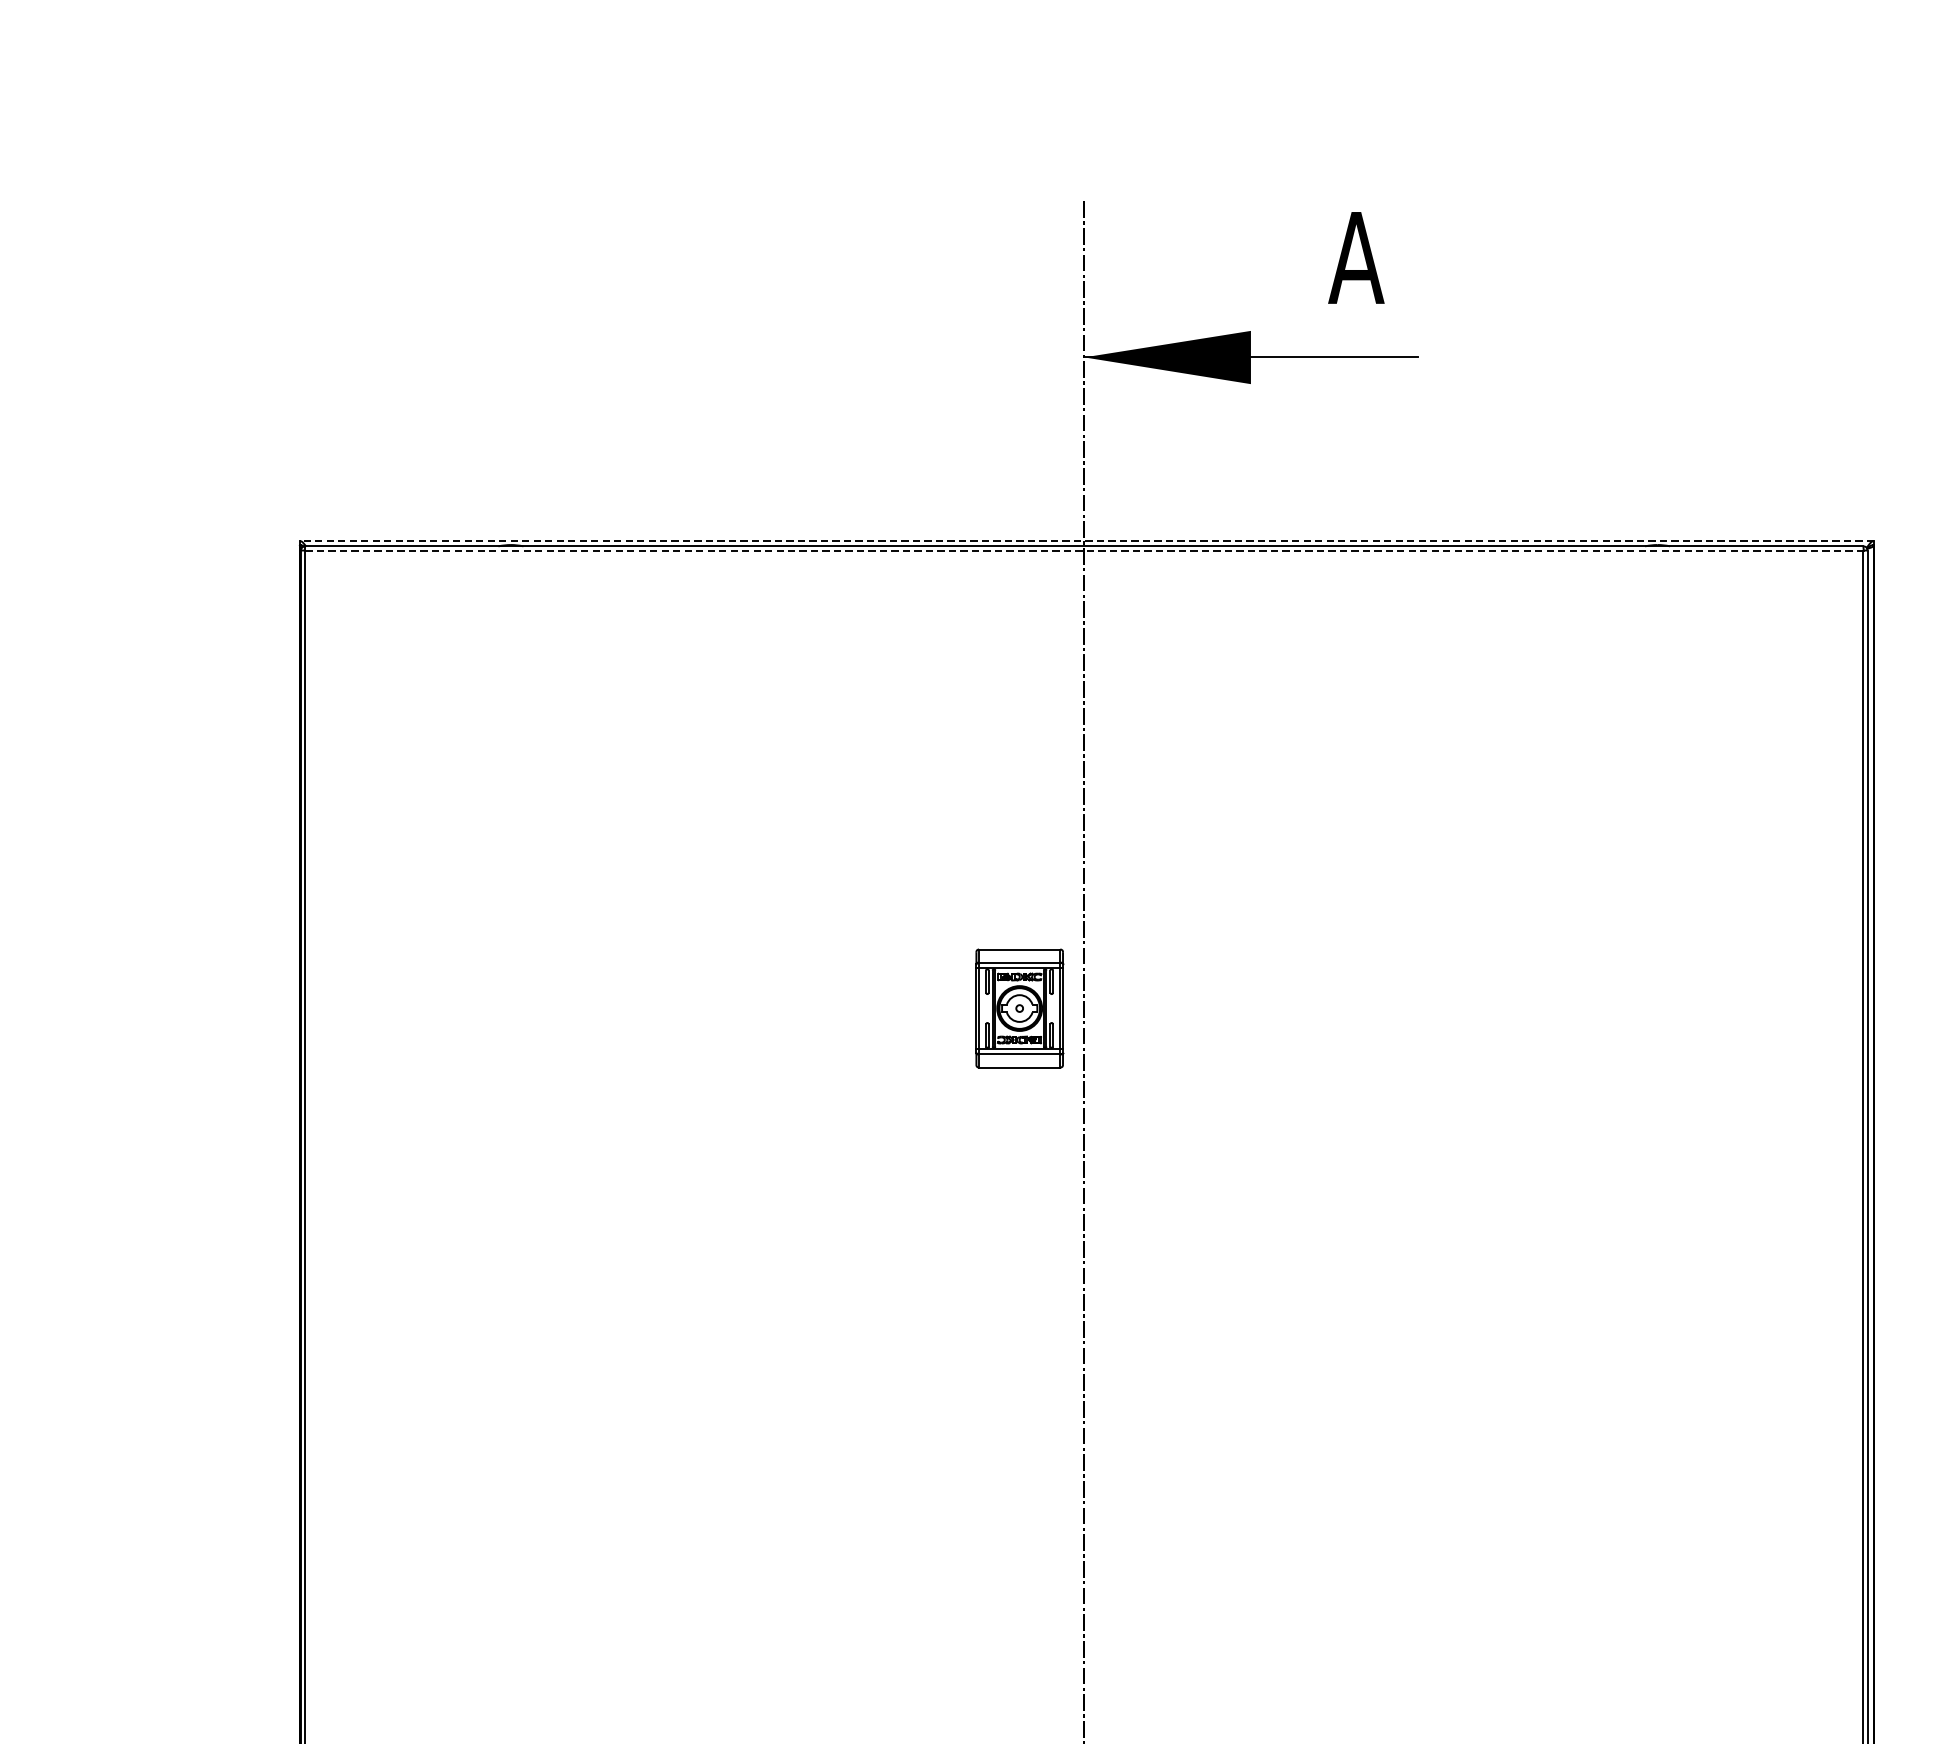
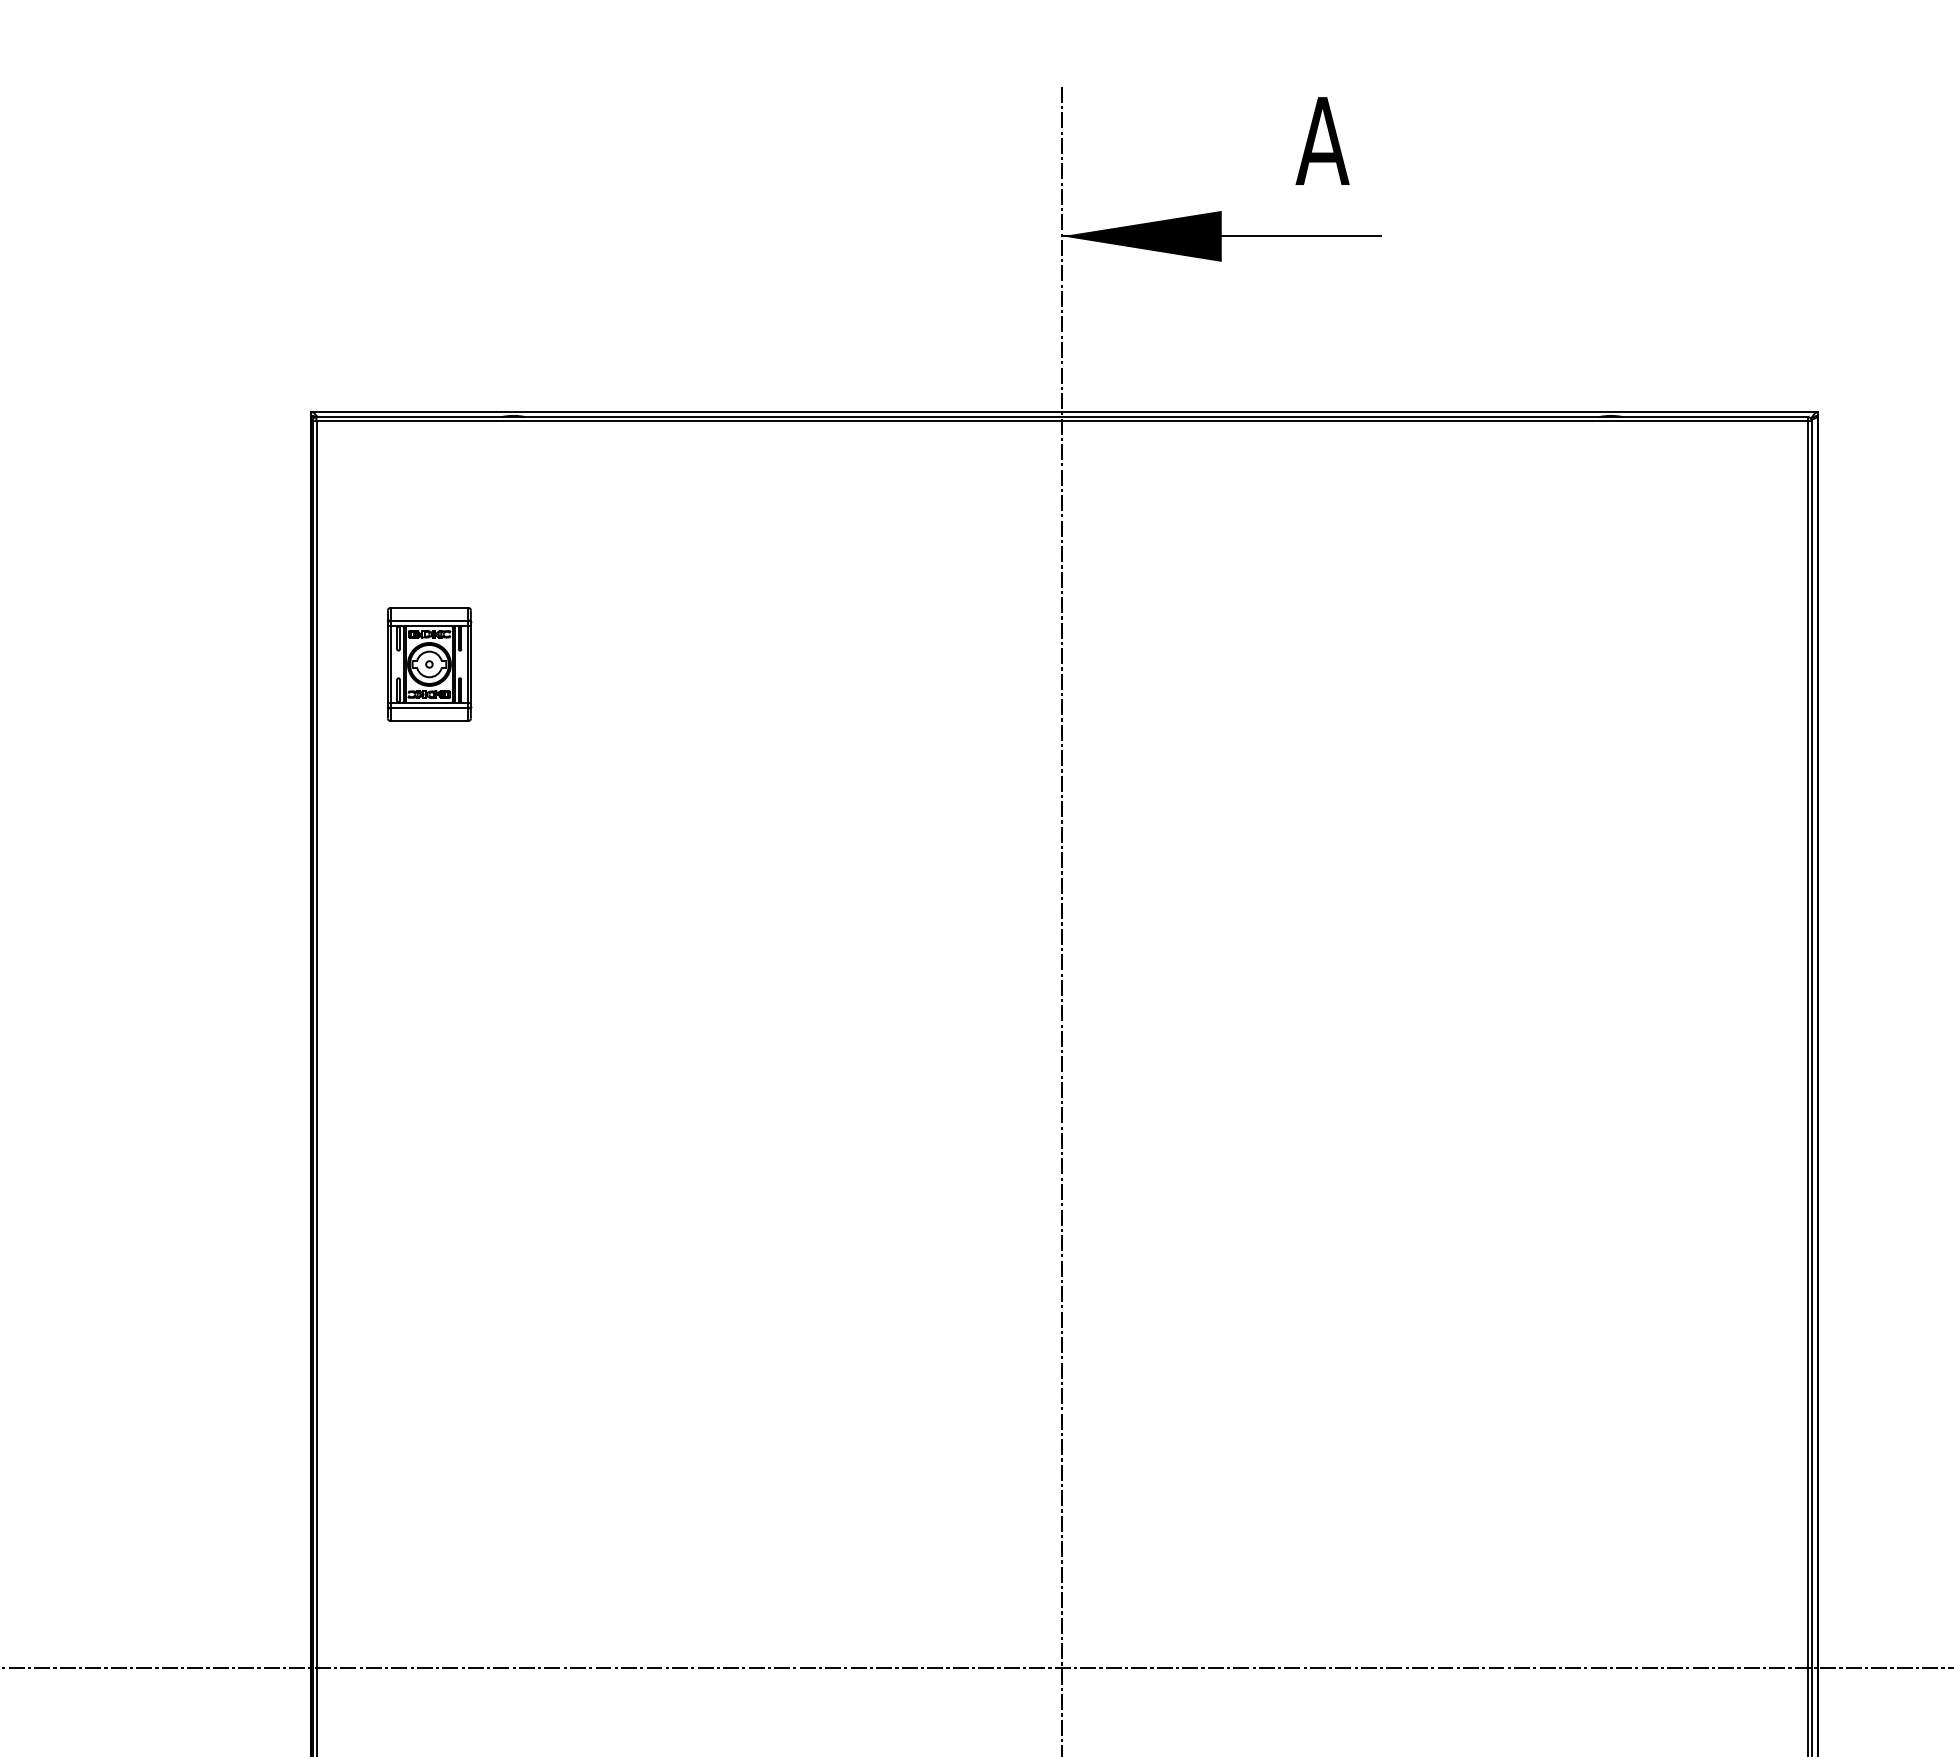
line: (1086, 541) -> (1064, 412), dashed -> solid
line: (1084, 550) -> (1062, 421), dashed -> solid
part: (1019, 1008) -> (429, 664), moved

